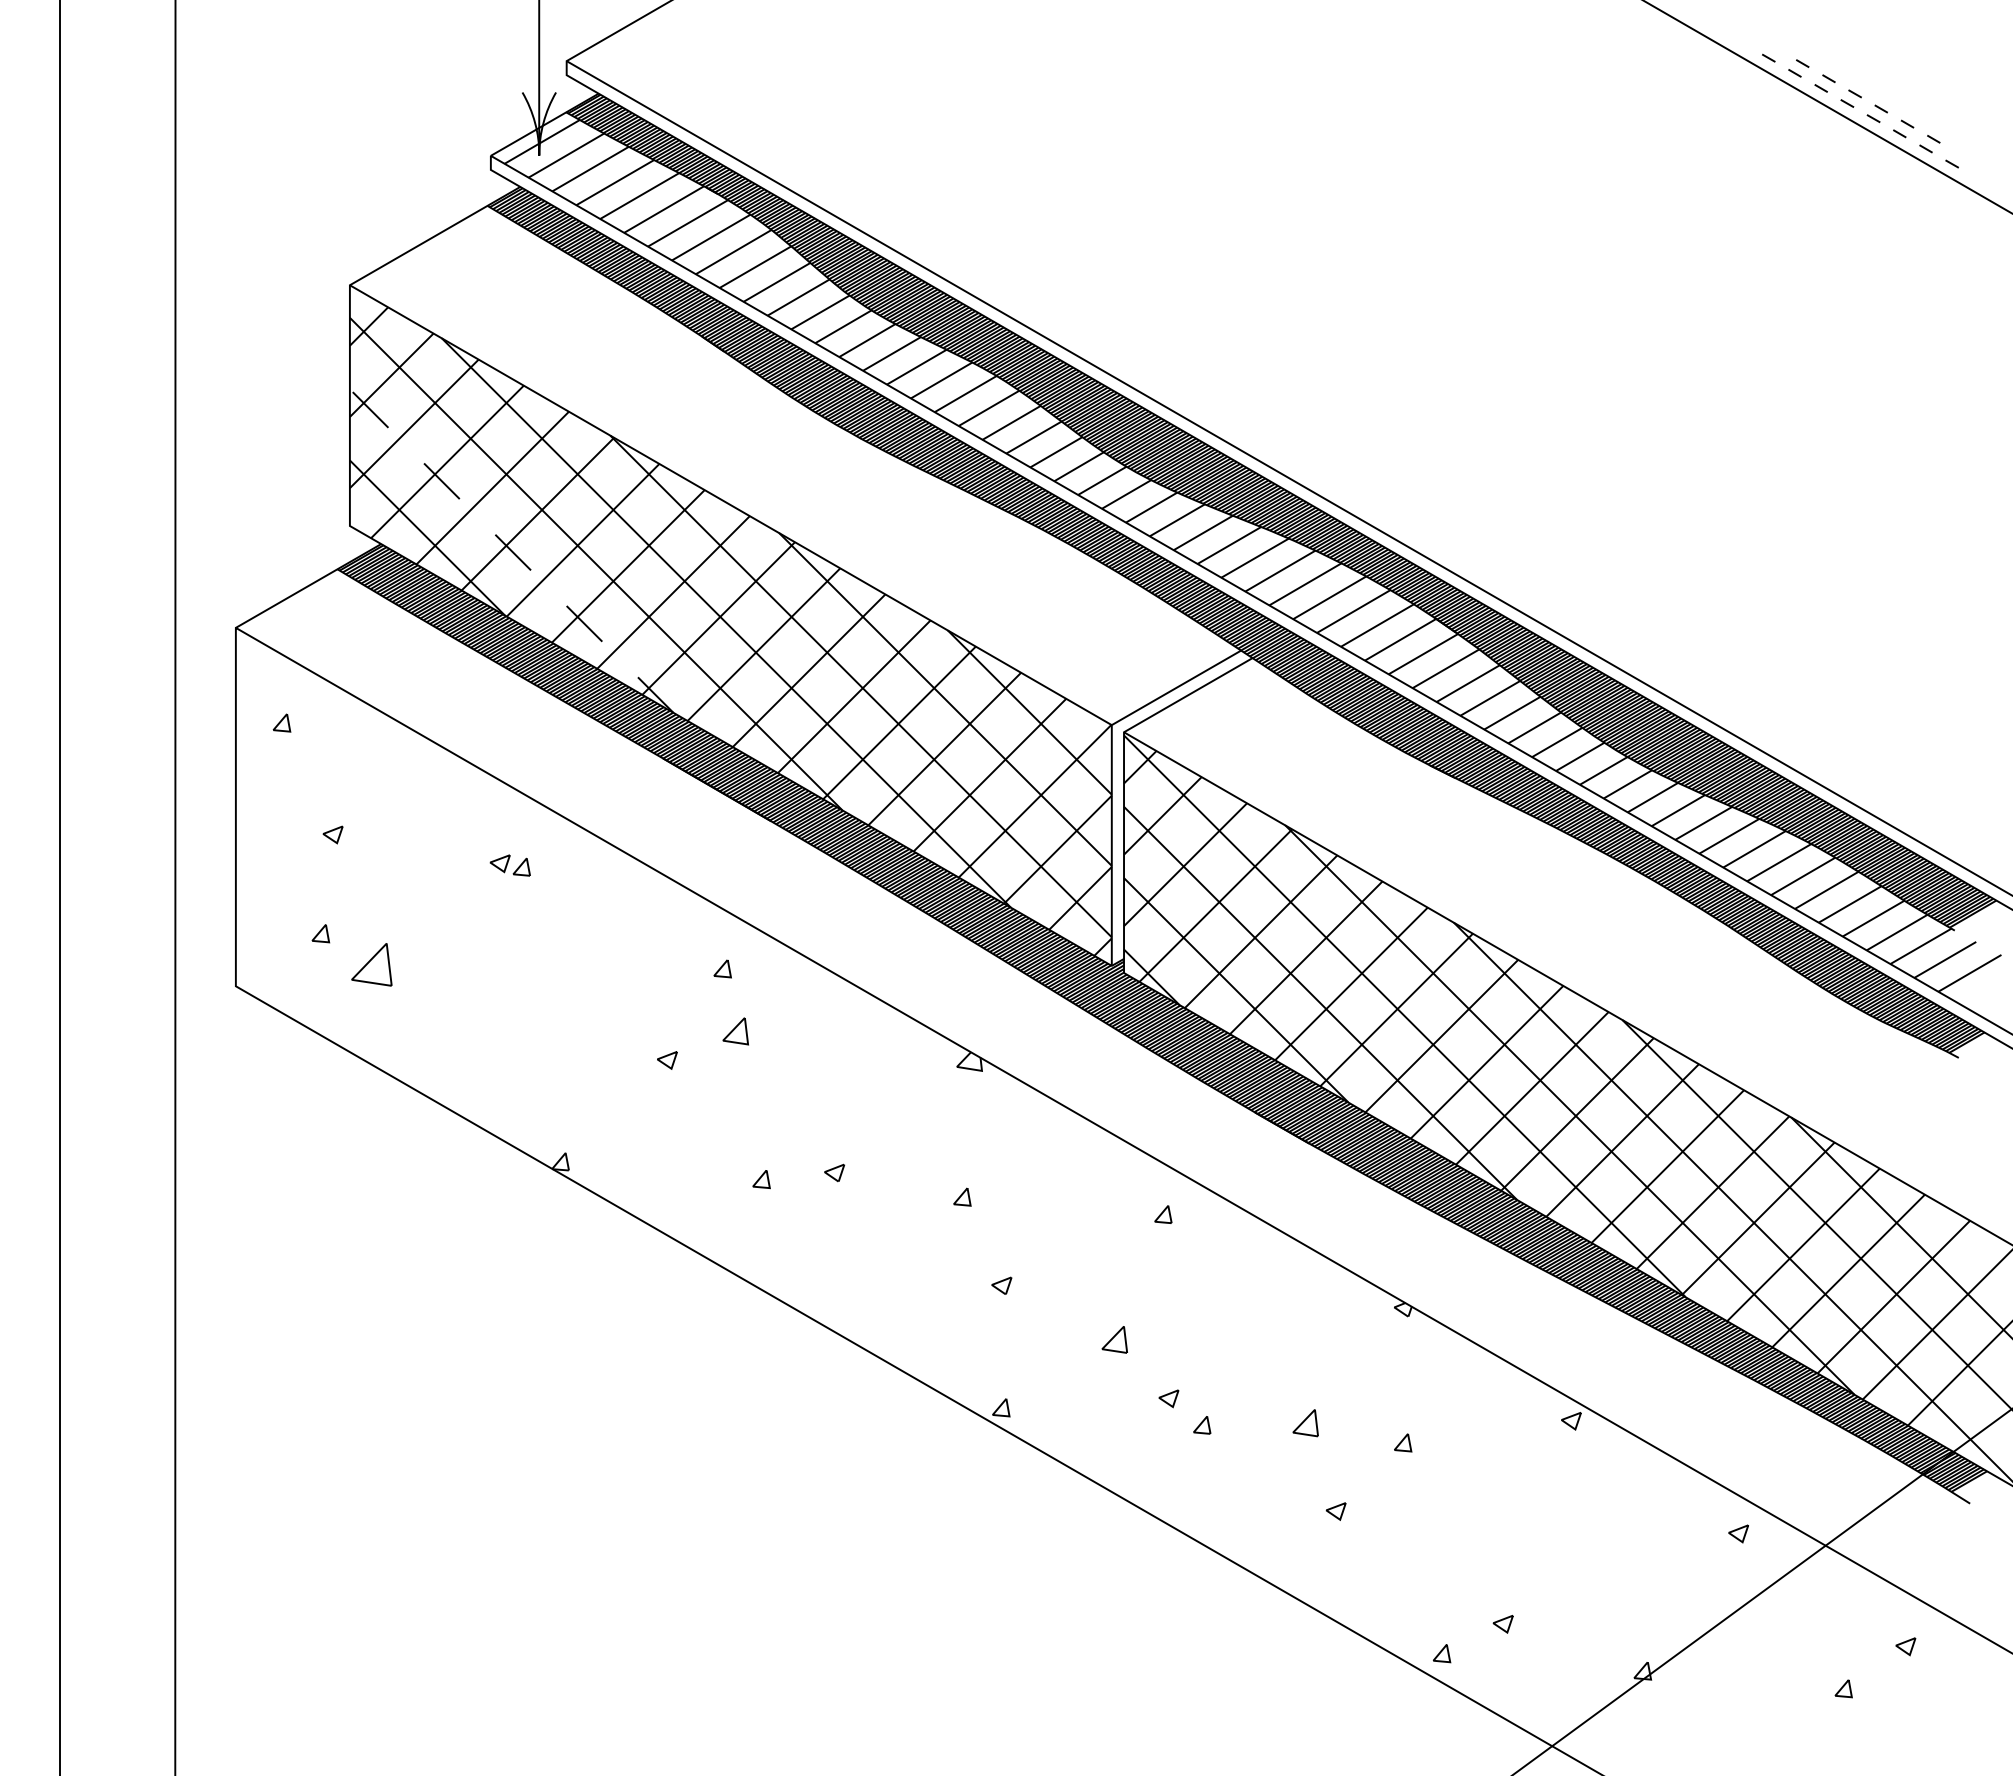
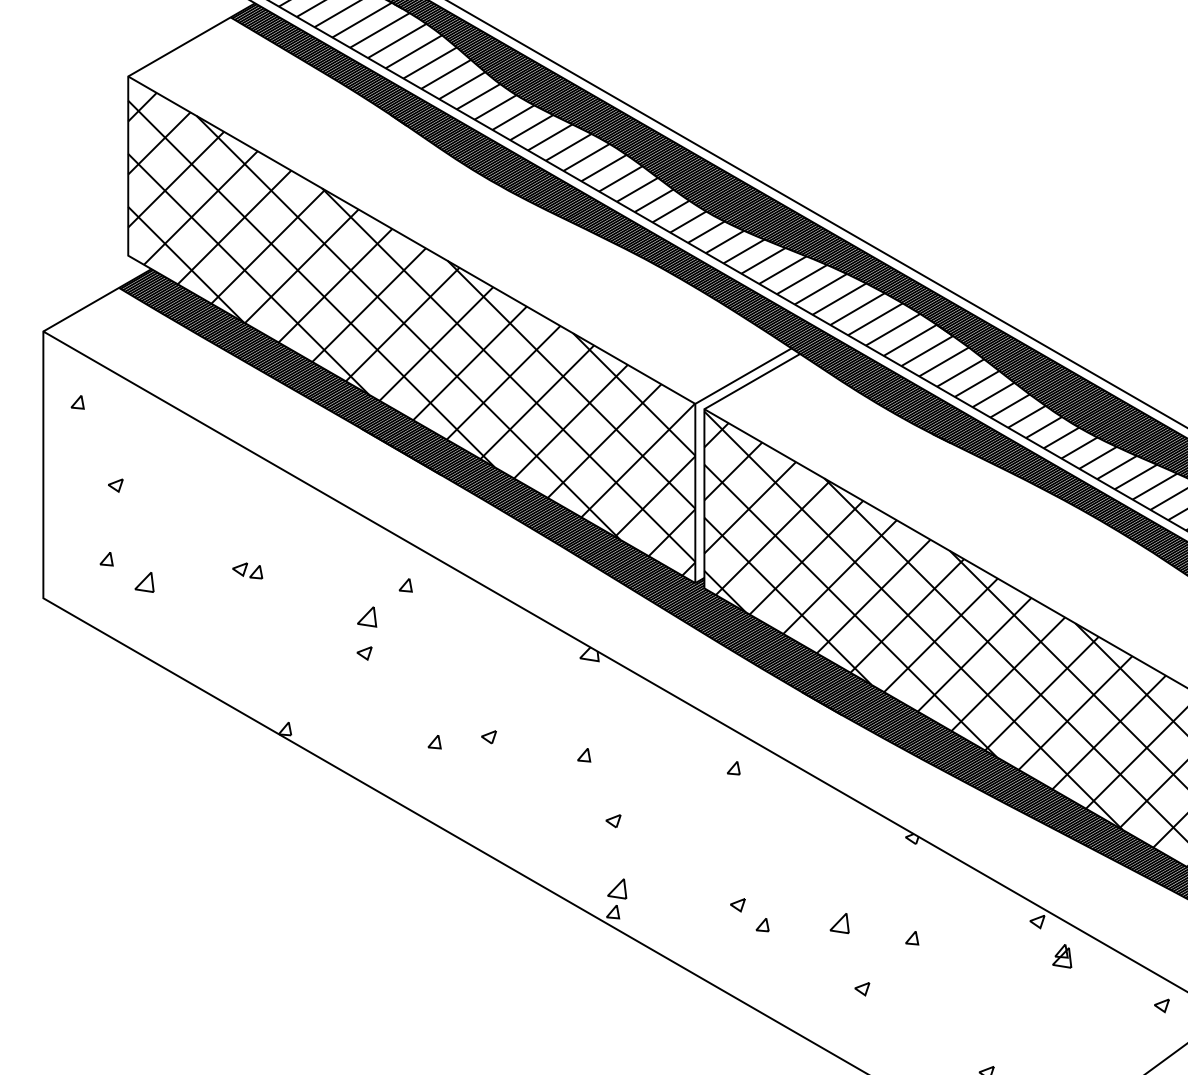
line: (511, 551) -> (248, 274), dashed -> solid
part: (509, 865) -> (247, 570), moved
part: (371, 964) -> (144, 582), size x0.62
part: (735, 1031) -> (366, 617), moved
line: (1113, 1338) -> (616, 887), moved
part: (1604, 1467) -> (1062, 956), added

